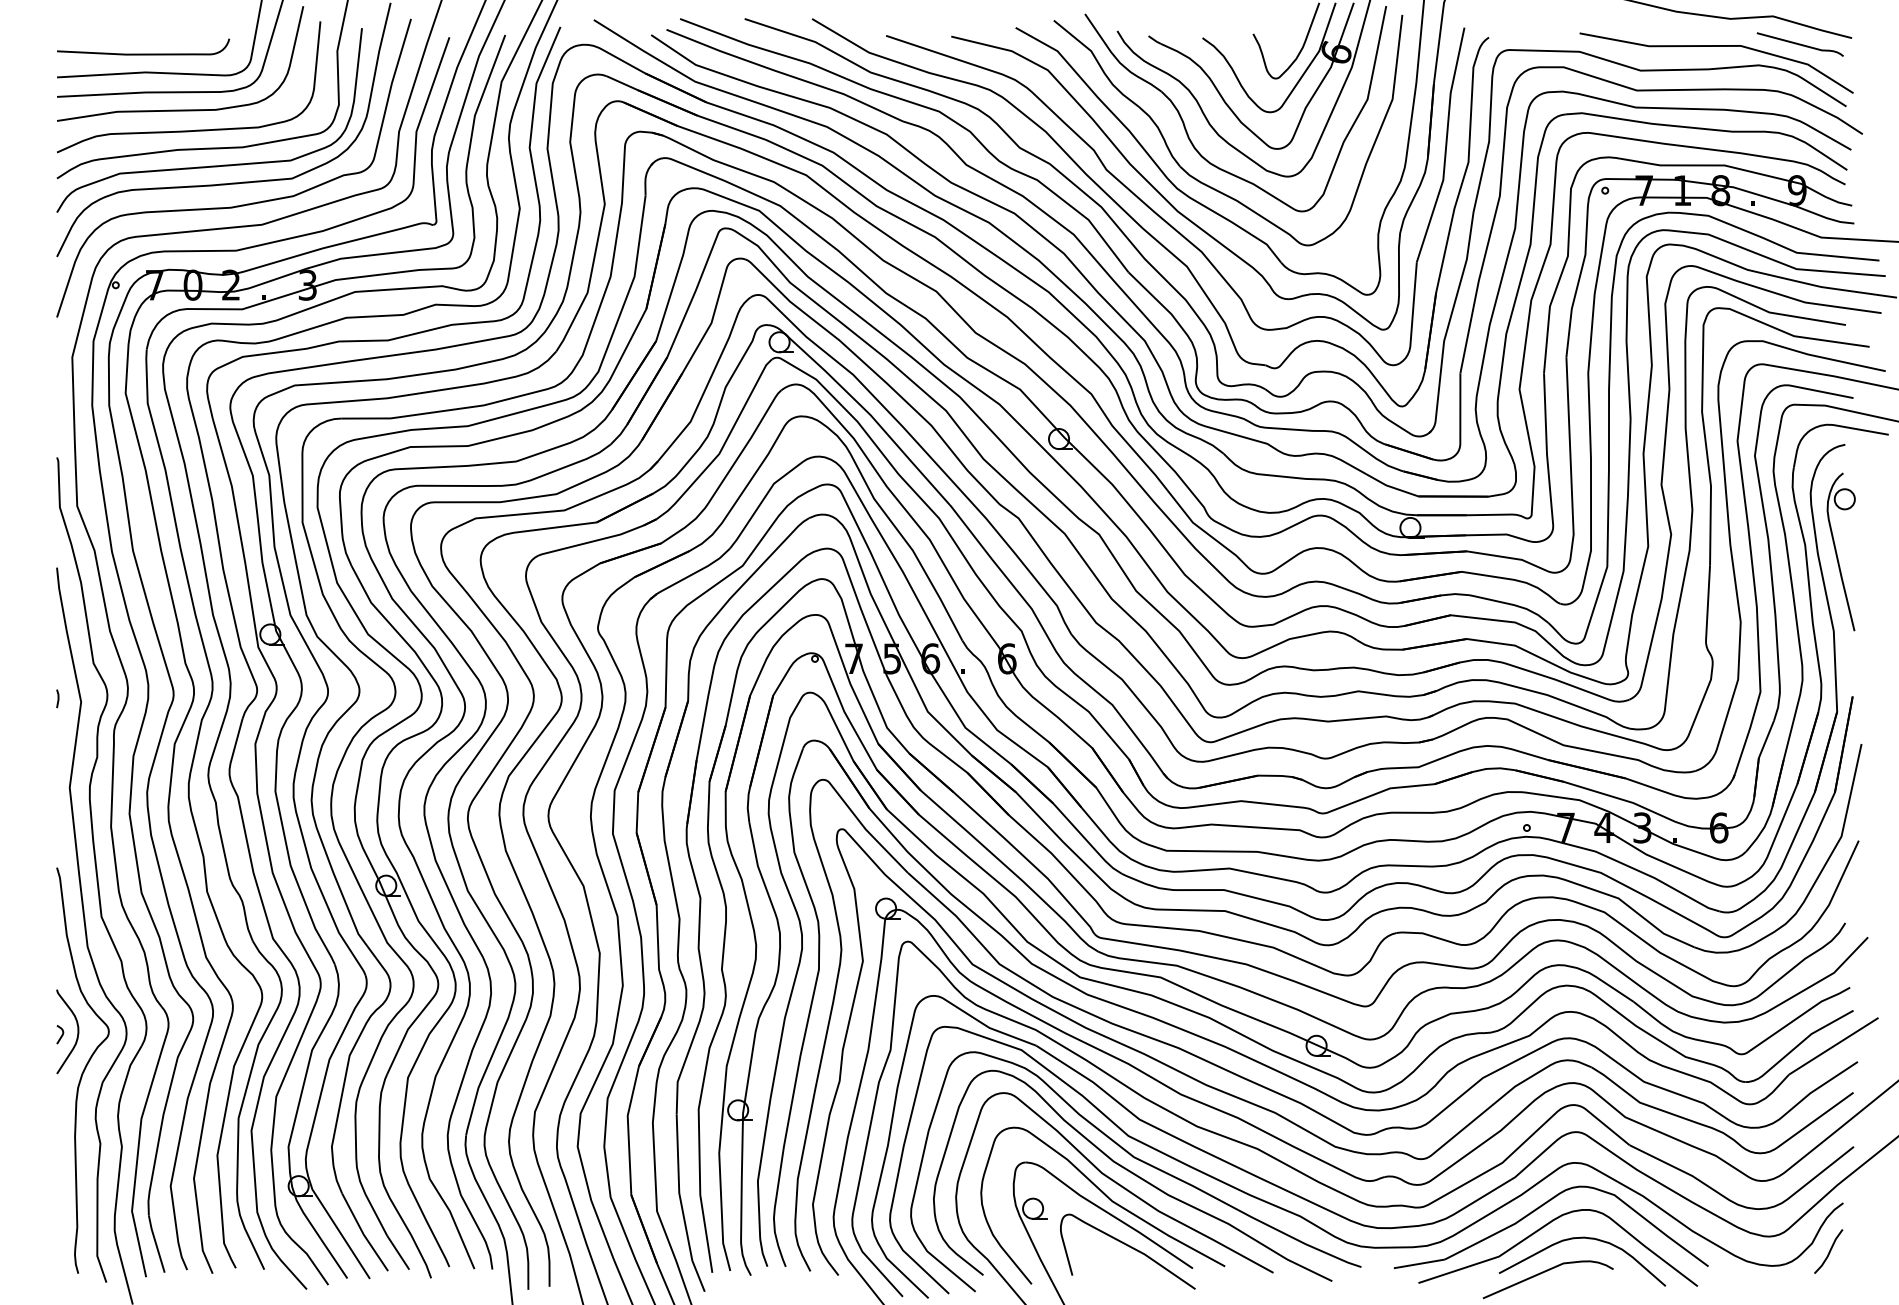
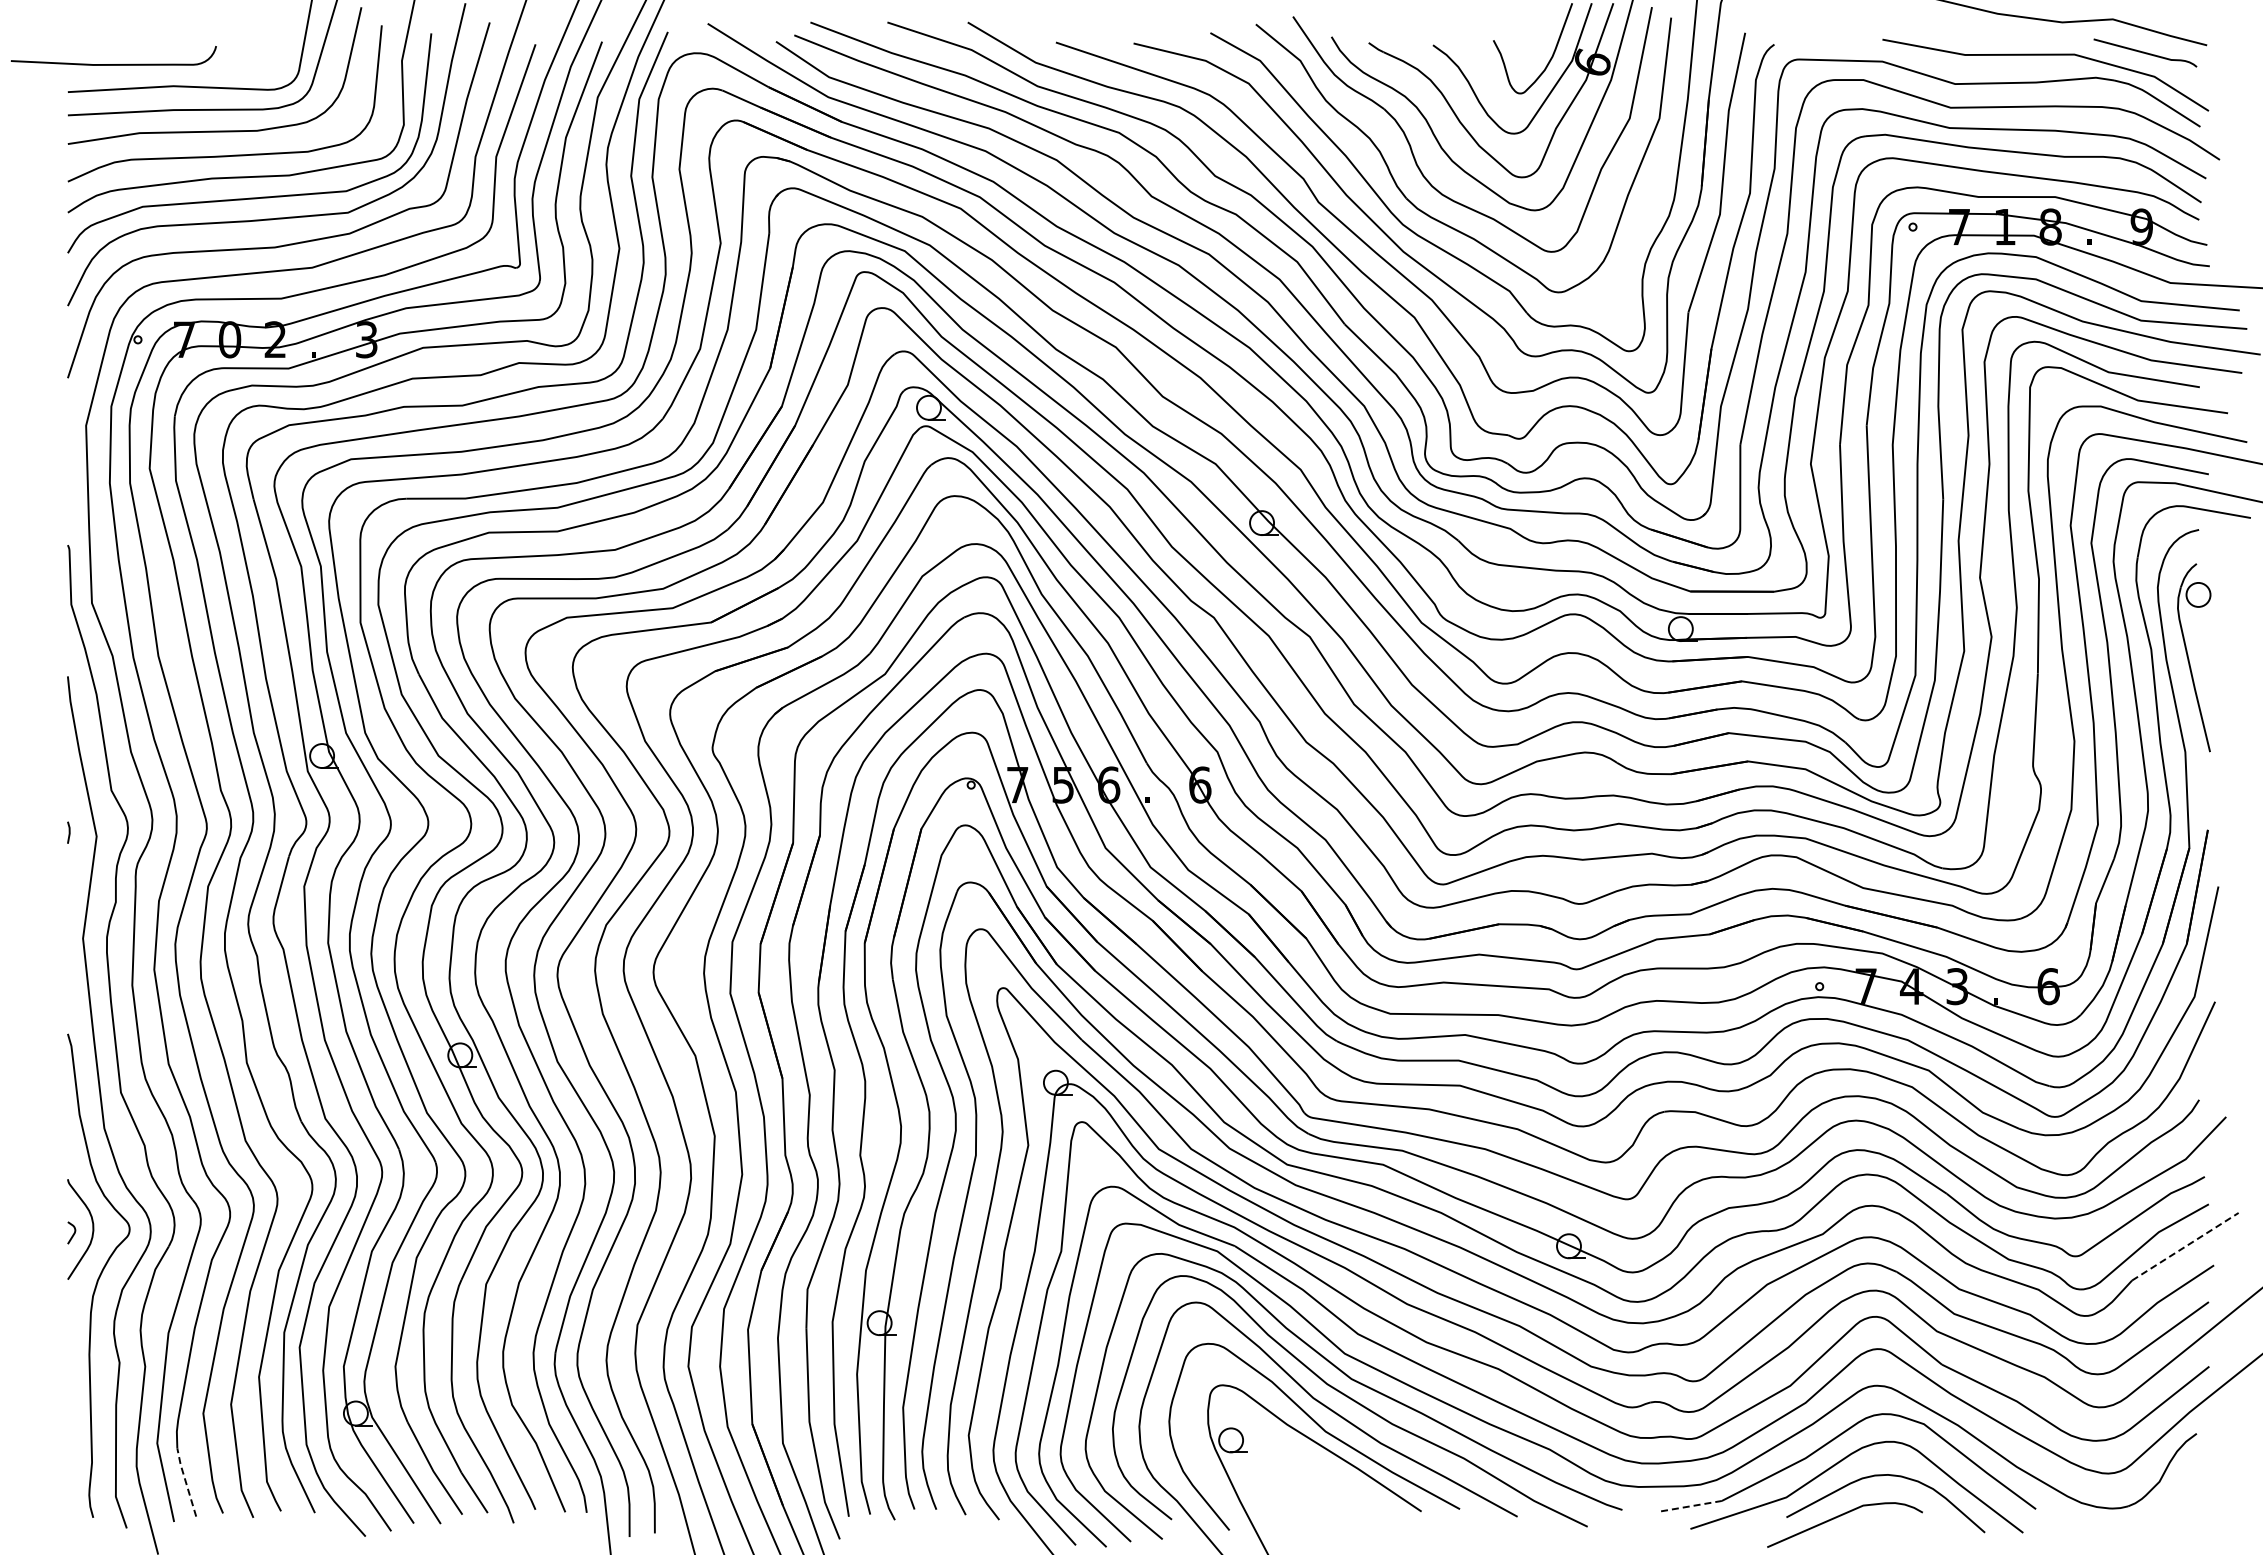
curve: (143, 54) -> (113, 64), moved
line: (1833, 1046) -> (2185, 1246), solid -> dashed
line: (155, 1243) -> (185, 1481), solid -> dashed
curve: (1129, 1247) -> (1346, 1486), removed
curve: (1829, 1250) -> (2180, 1490), removed
line: (1419, 1264) -> (1691, 1506), solid -> dashed

